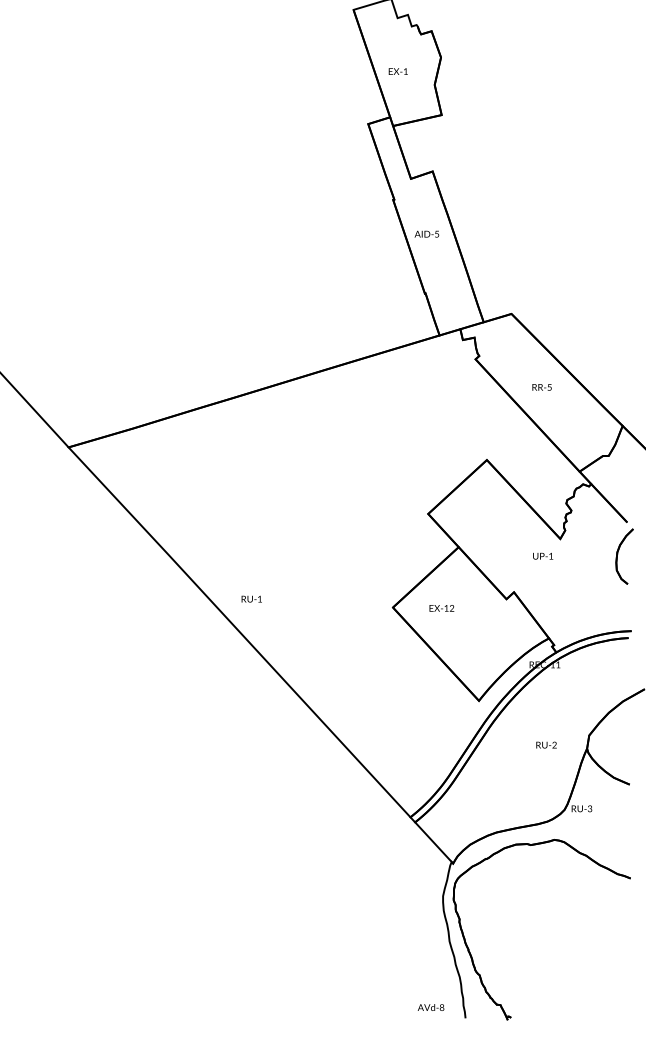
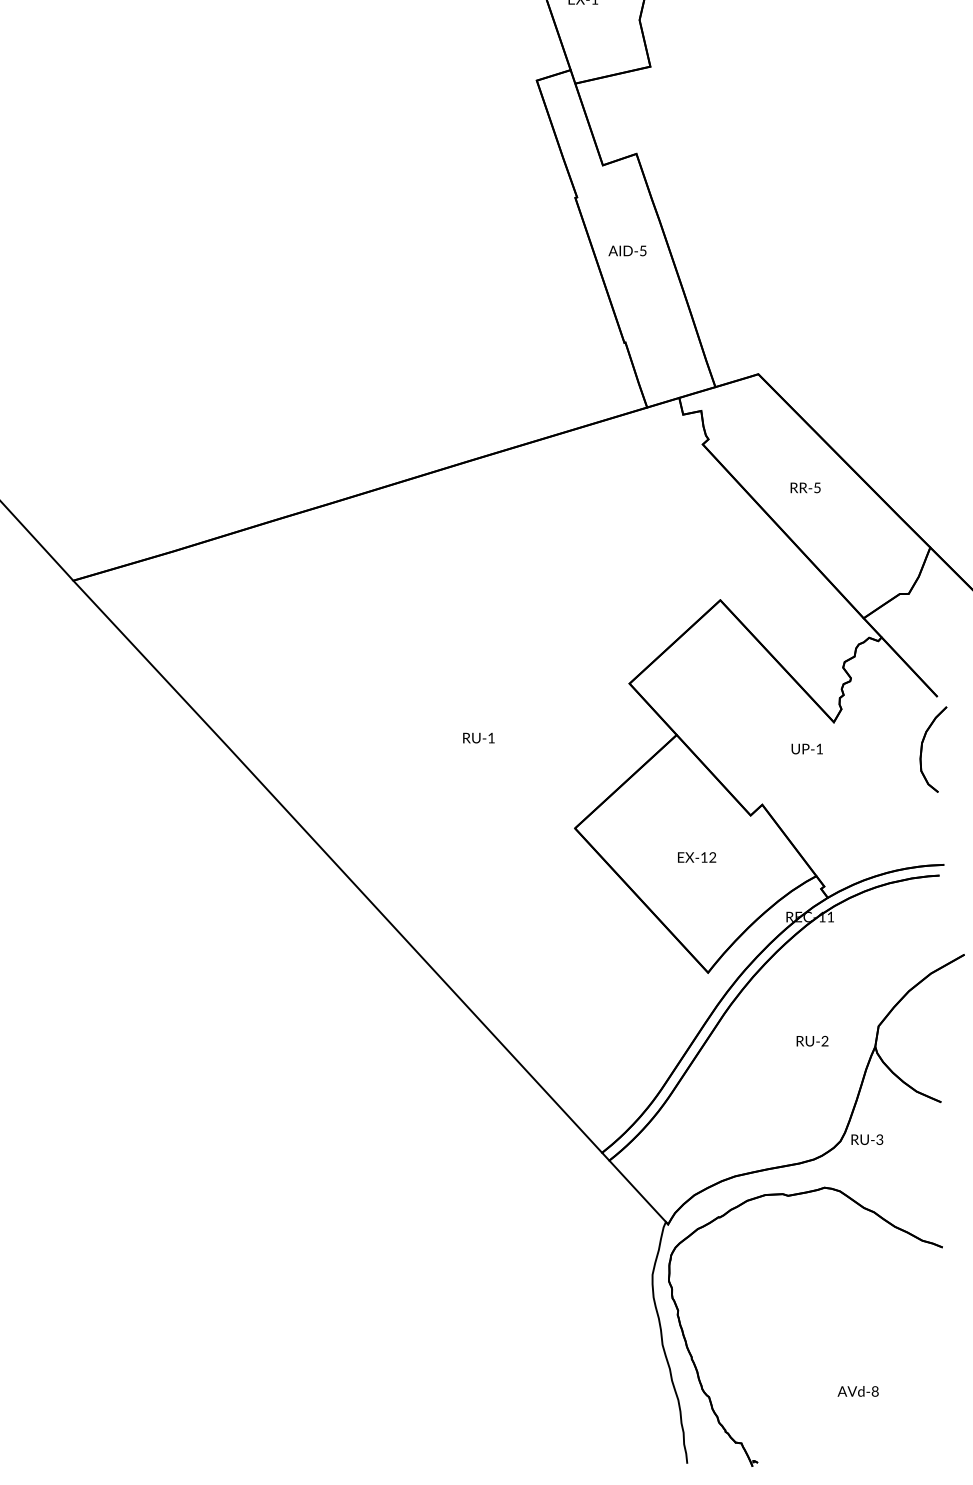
text: (251, 598) -> (478, 737), moved
text: (441, 608) -> (696, 857), moved
text: (430, 1007) -> (857, 1391), moved

